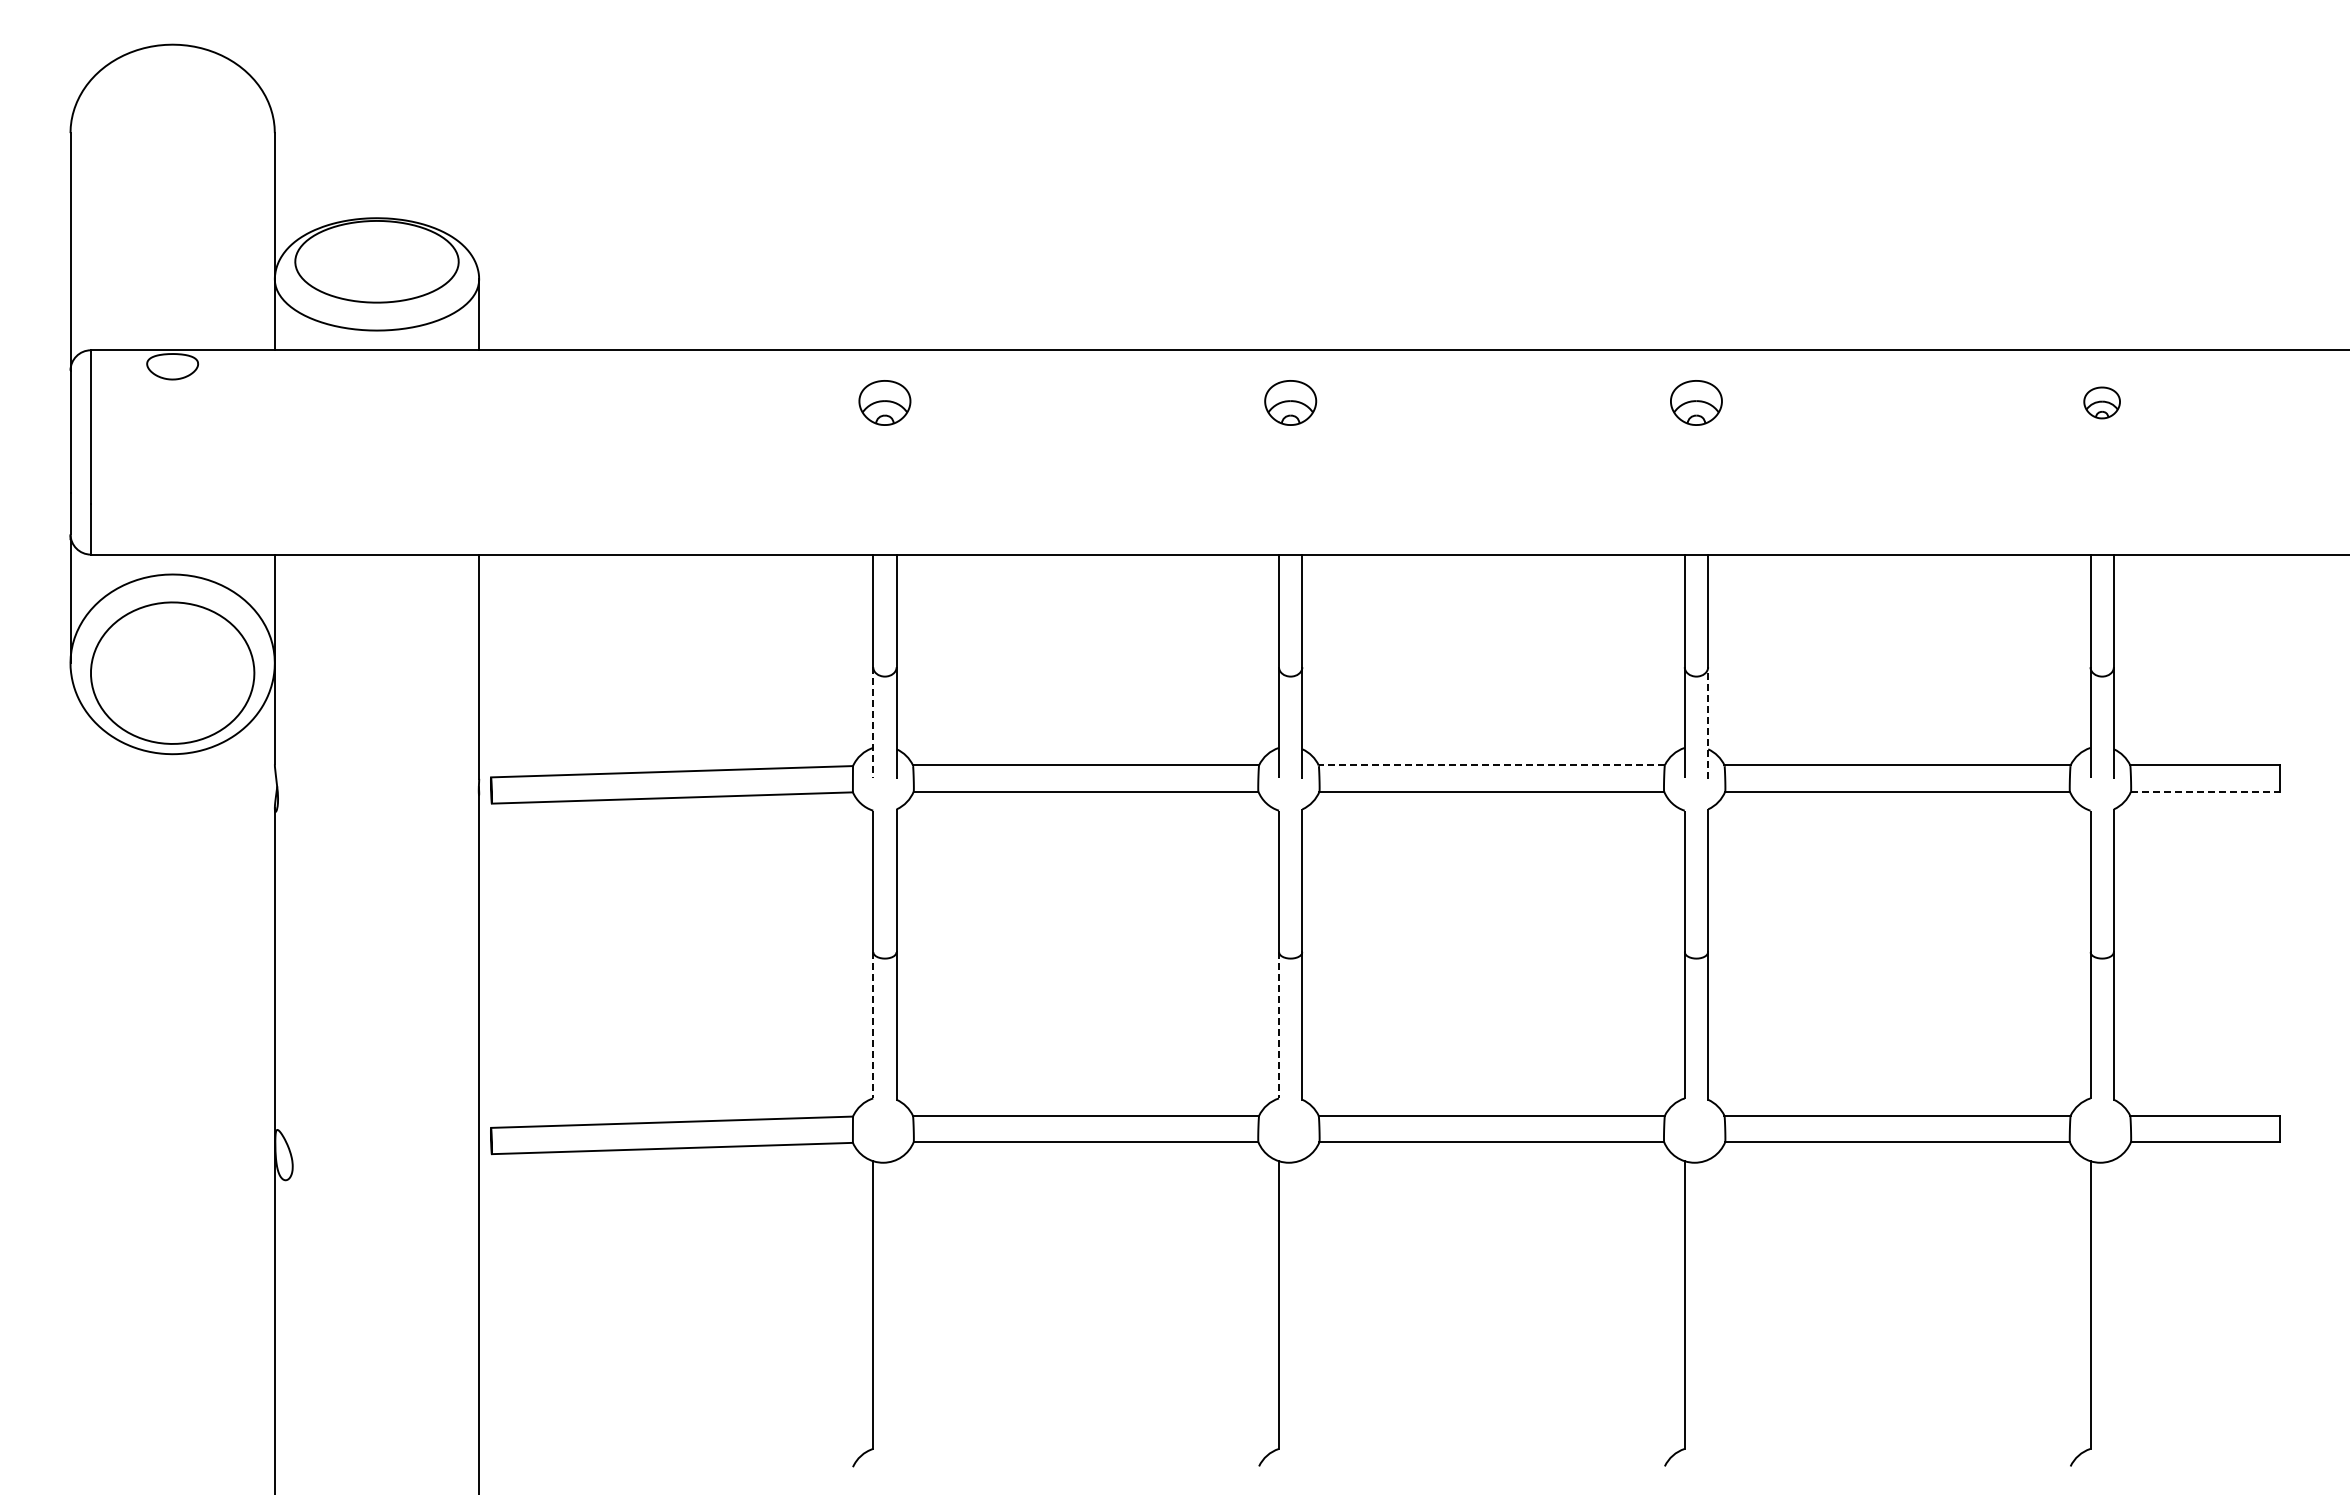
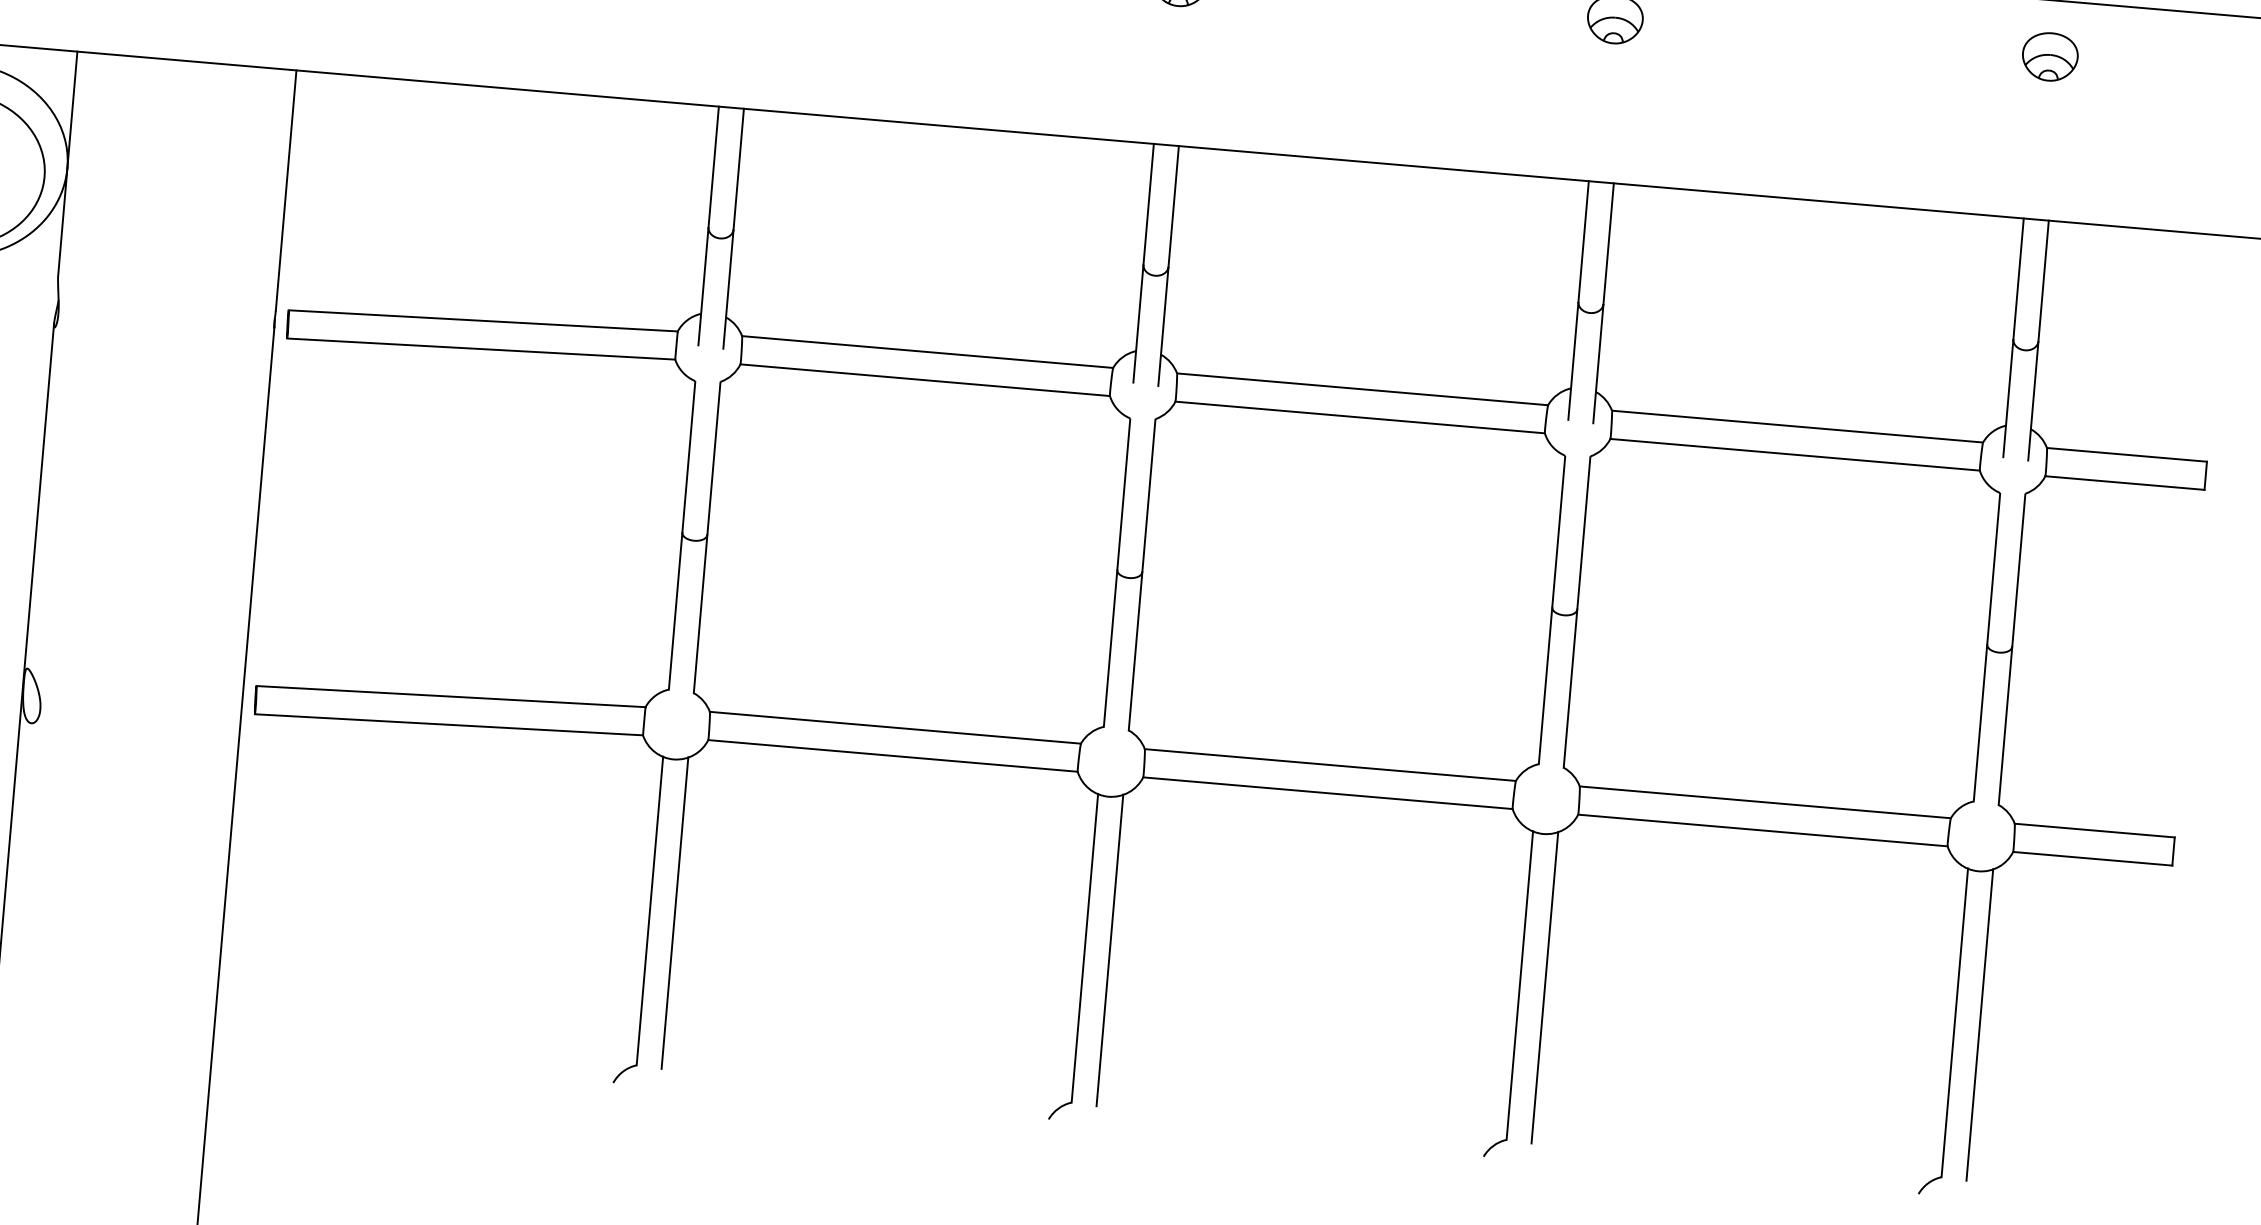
part: (2101, 402) -> (2049, 56), size x1.43
line: (1708, 722) -> (1598, 363), dashed -> solid
line: (873, 723) -> (703, 287), dashed -> solid
line: (1491, 765) -> (1362, 389), dashed -> solid
line: (2205, 791) -> (2125, 482), dashed -> solid
line: (873, 1025) -> (675, 611), dashed -> solid
line: (1279, 1025) -> (1111, 648), dashed -> solid
line: (896, 1304) -> (674, 912), added
line: (1302, 1304) -> (1110, 949), added
line: (1708, 1304) -> (1545, 987), added
line: (2113, 1304) -> (1979, 1024), added

